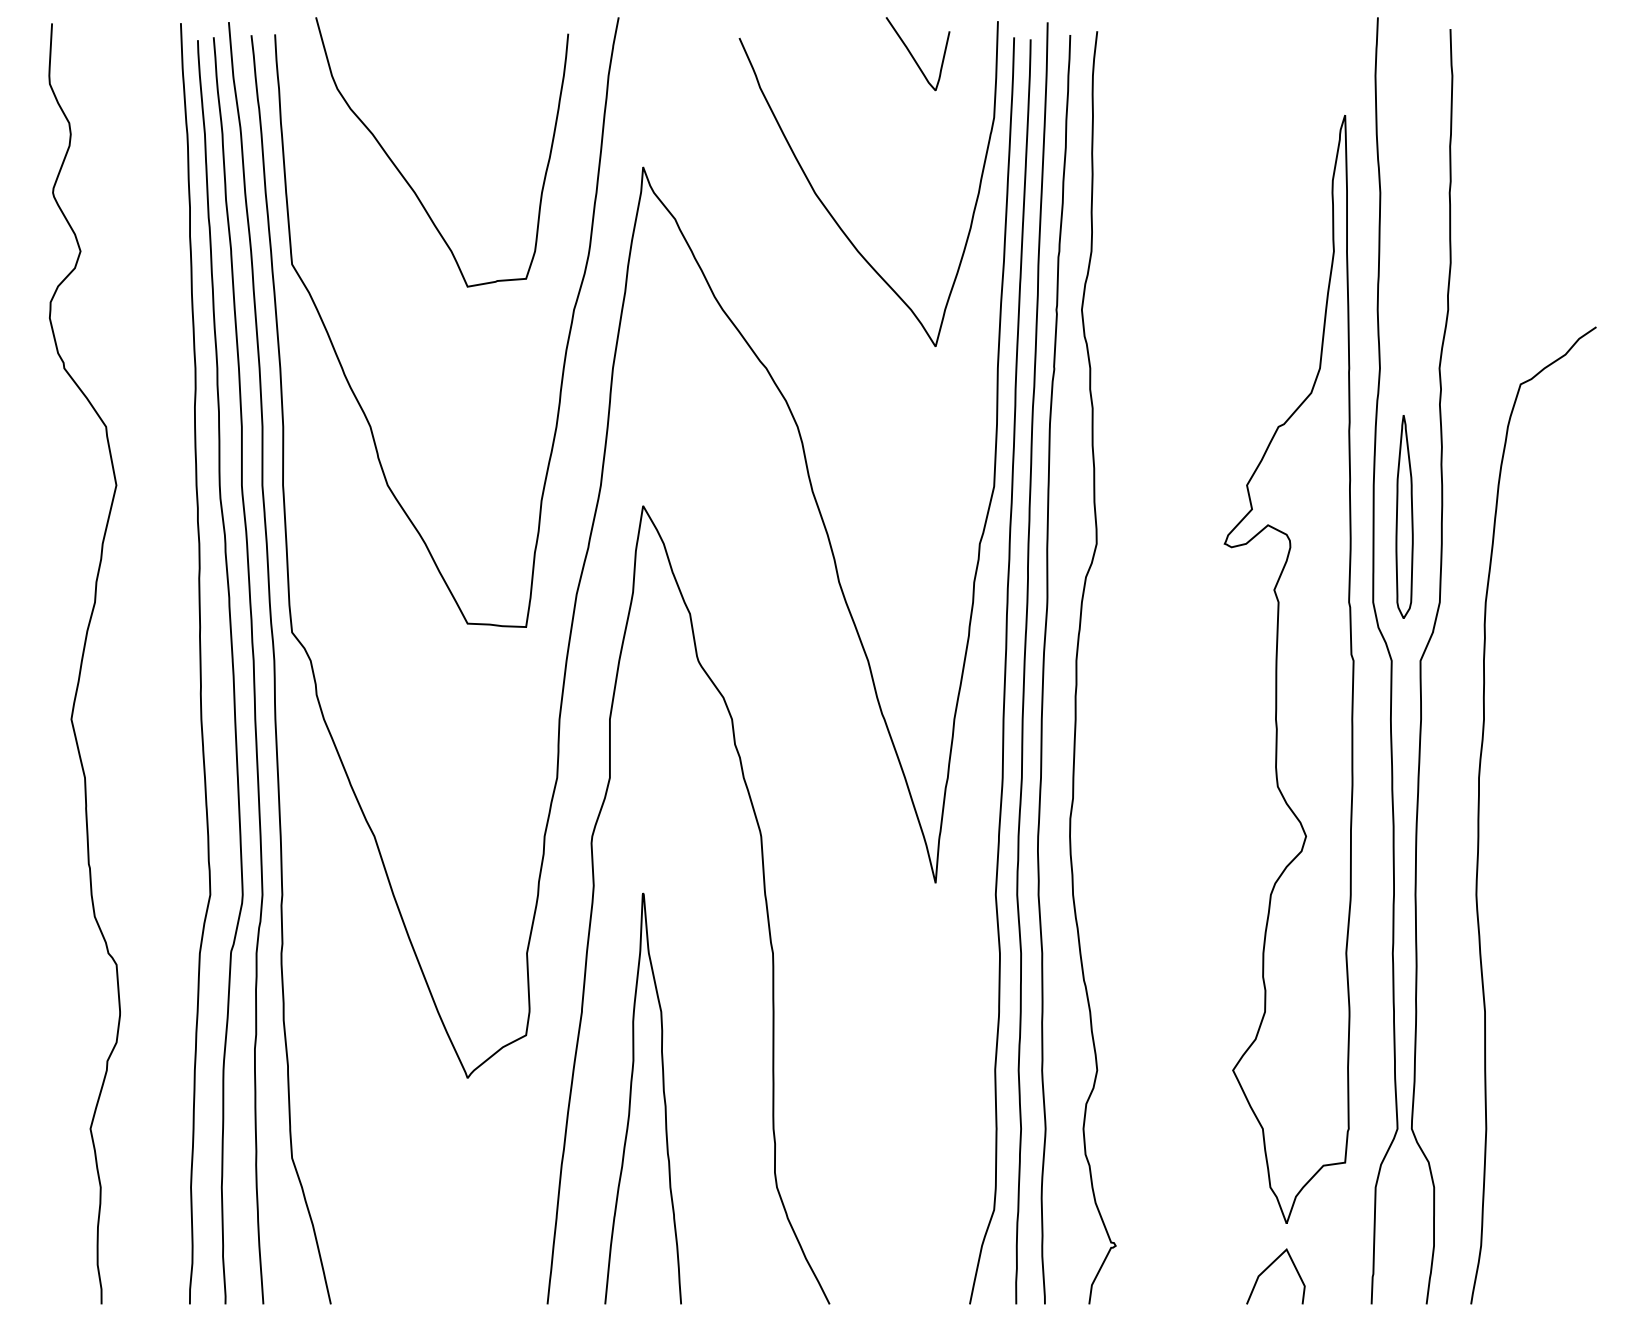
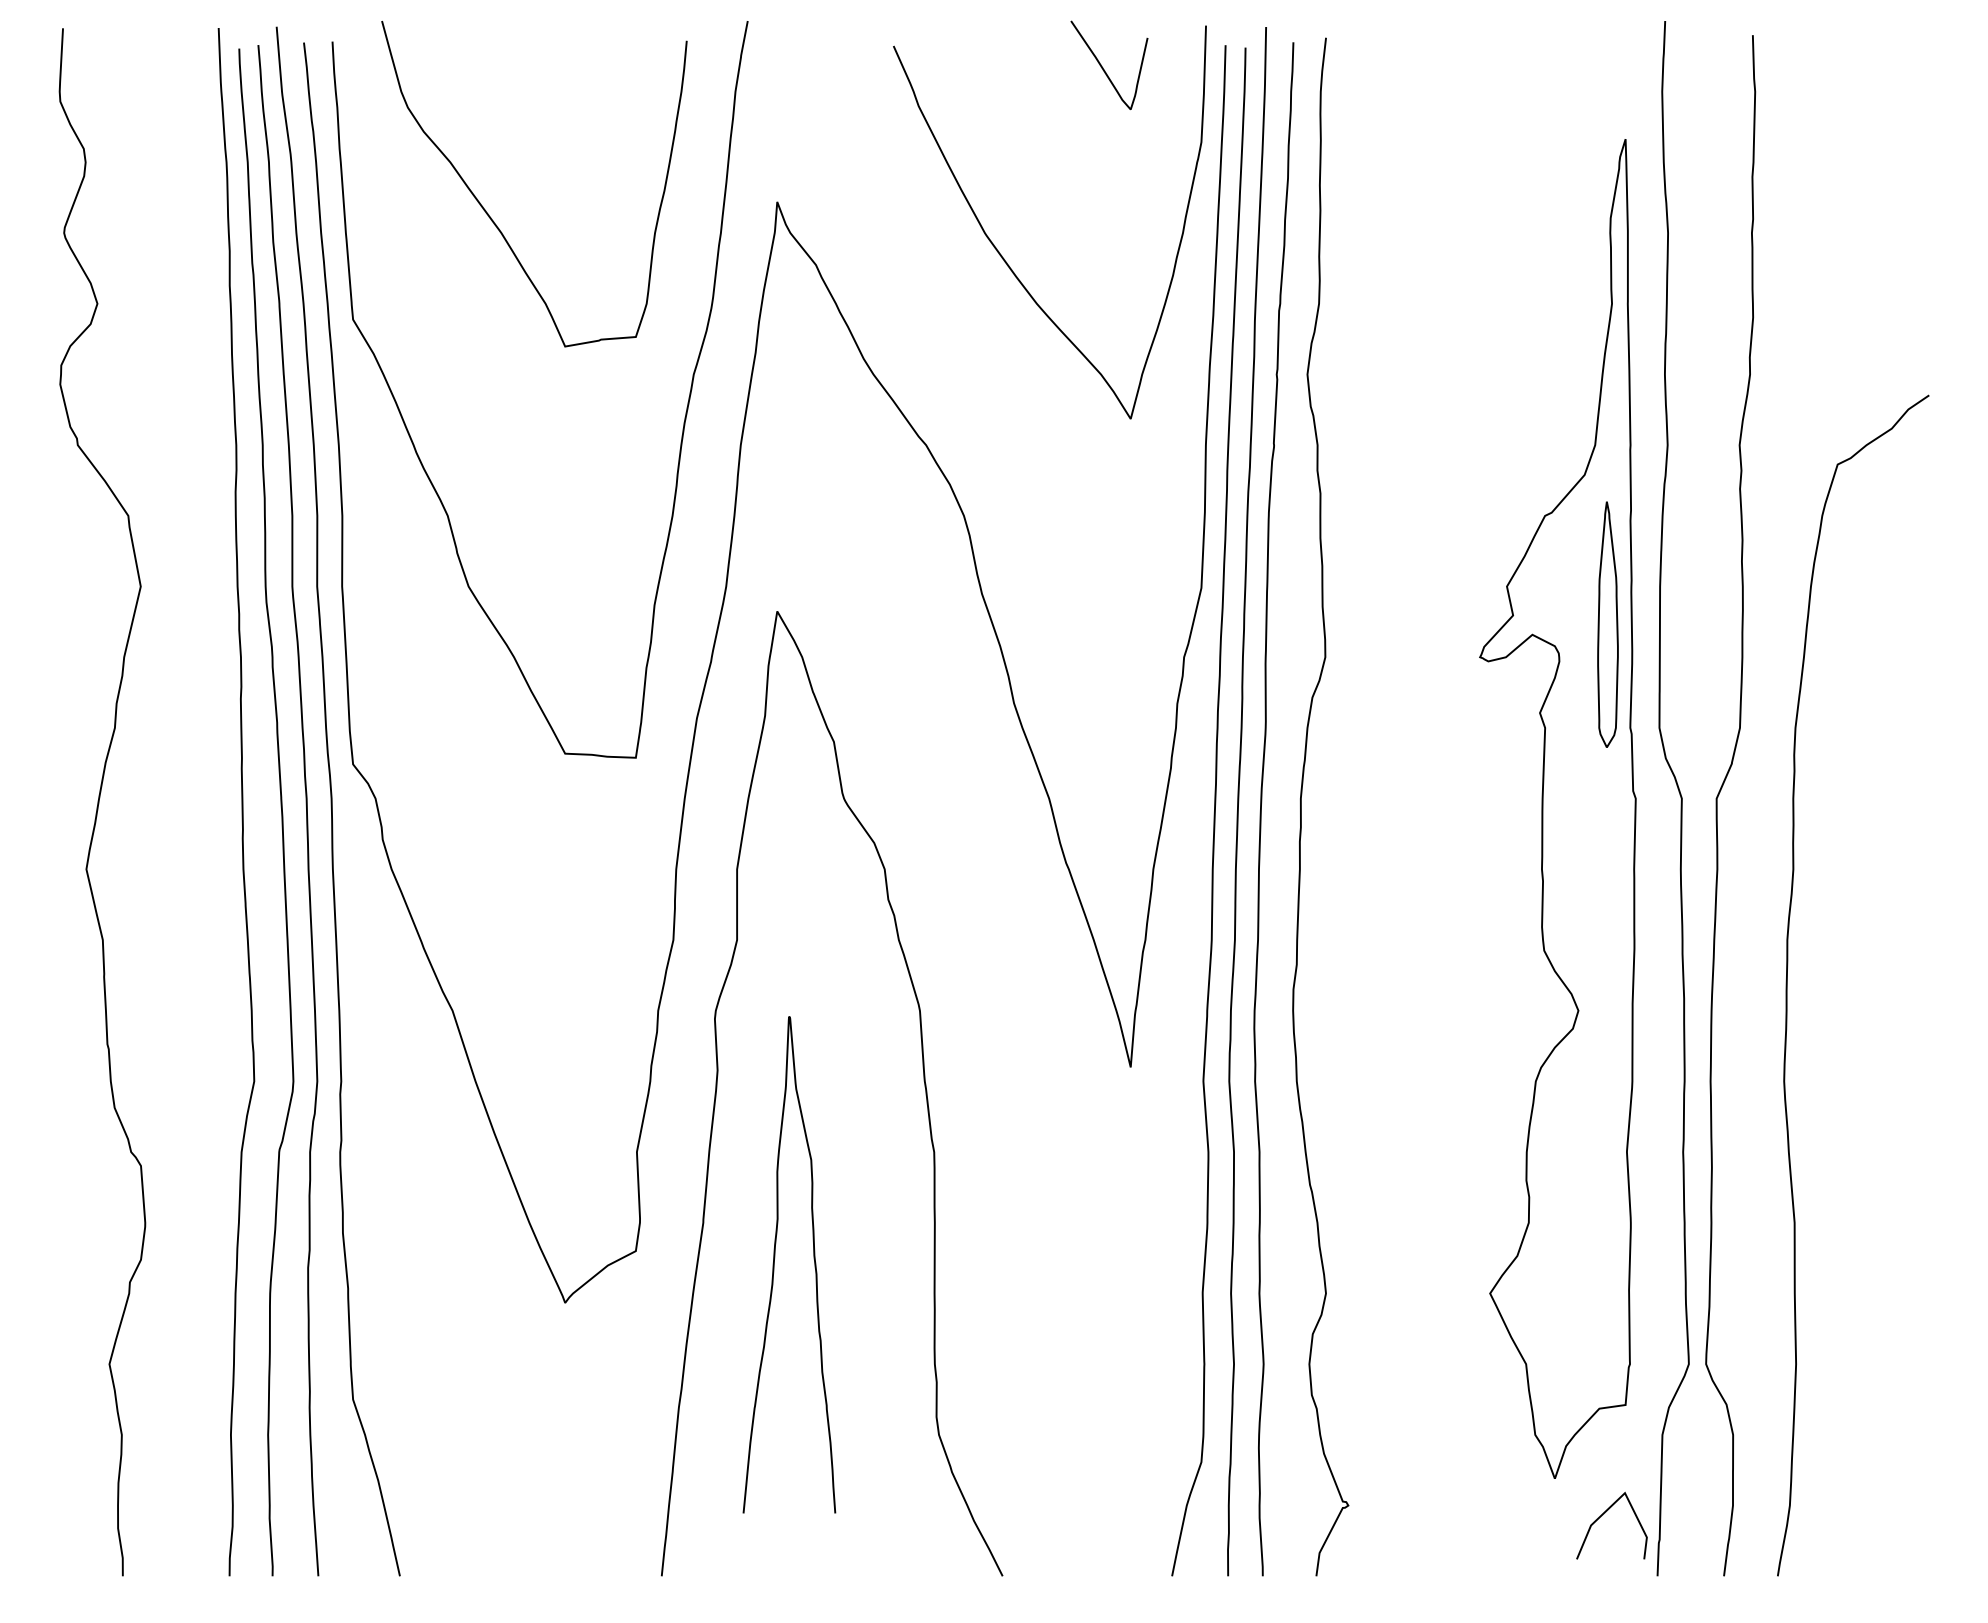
part: (1404, 516) -> (1607, 624), moved
curve: (631, 1098) -> (775, 1264), moved
line: (1268, 1268) -> (1603, 1515), moved

